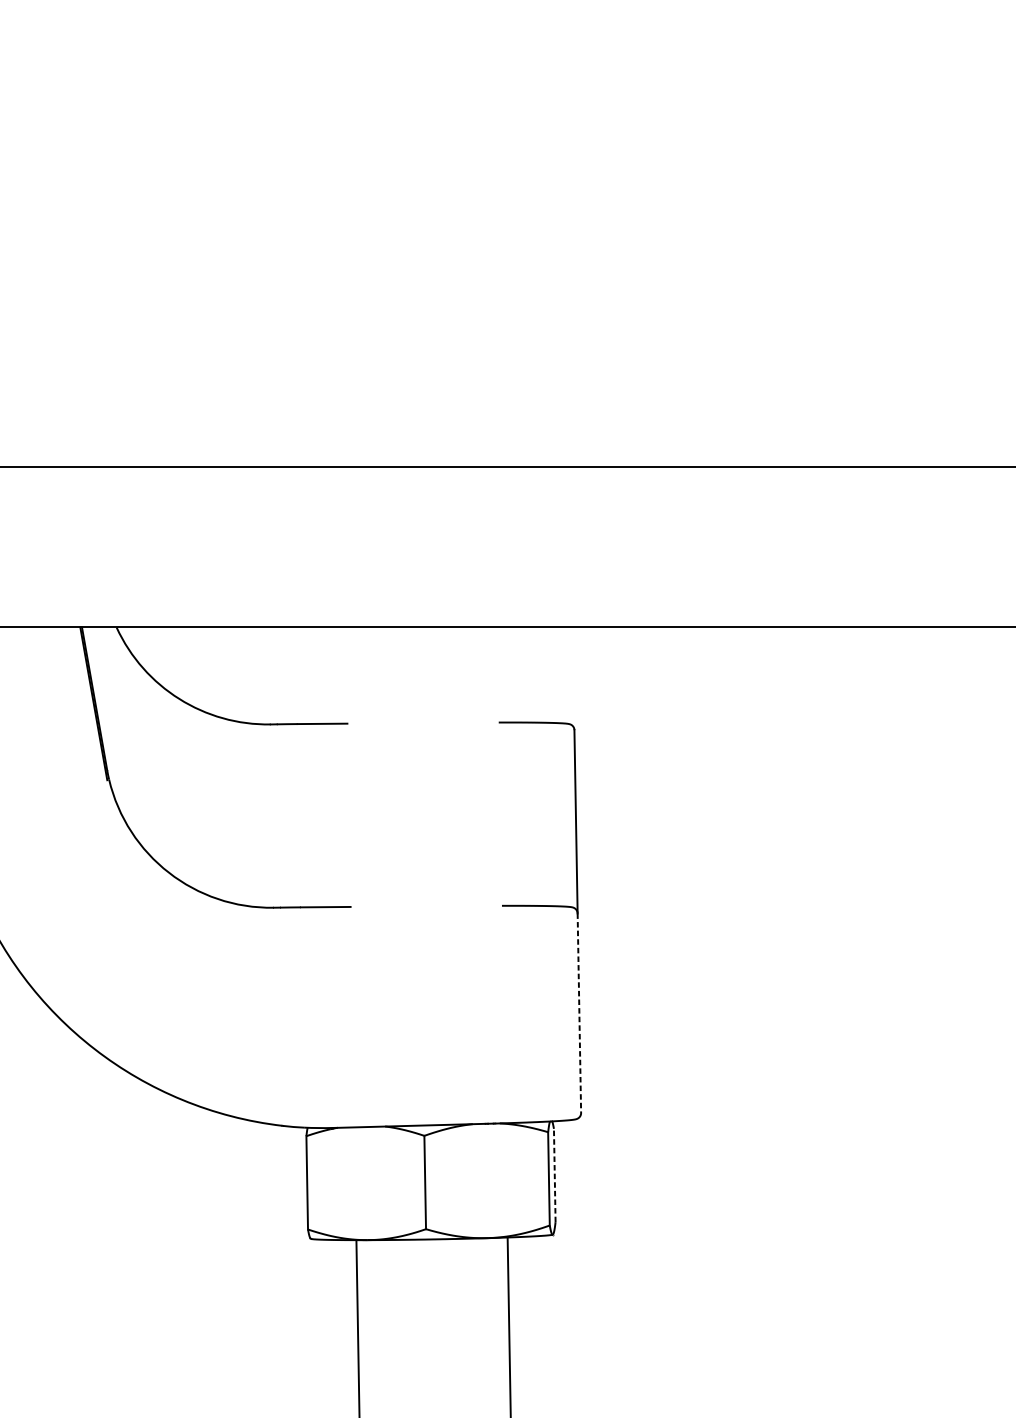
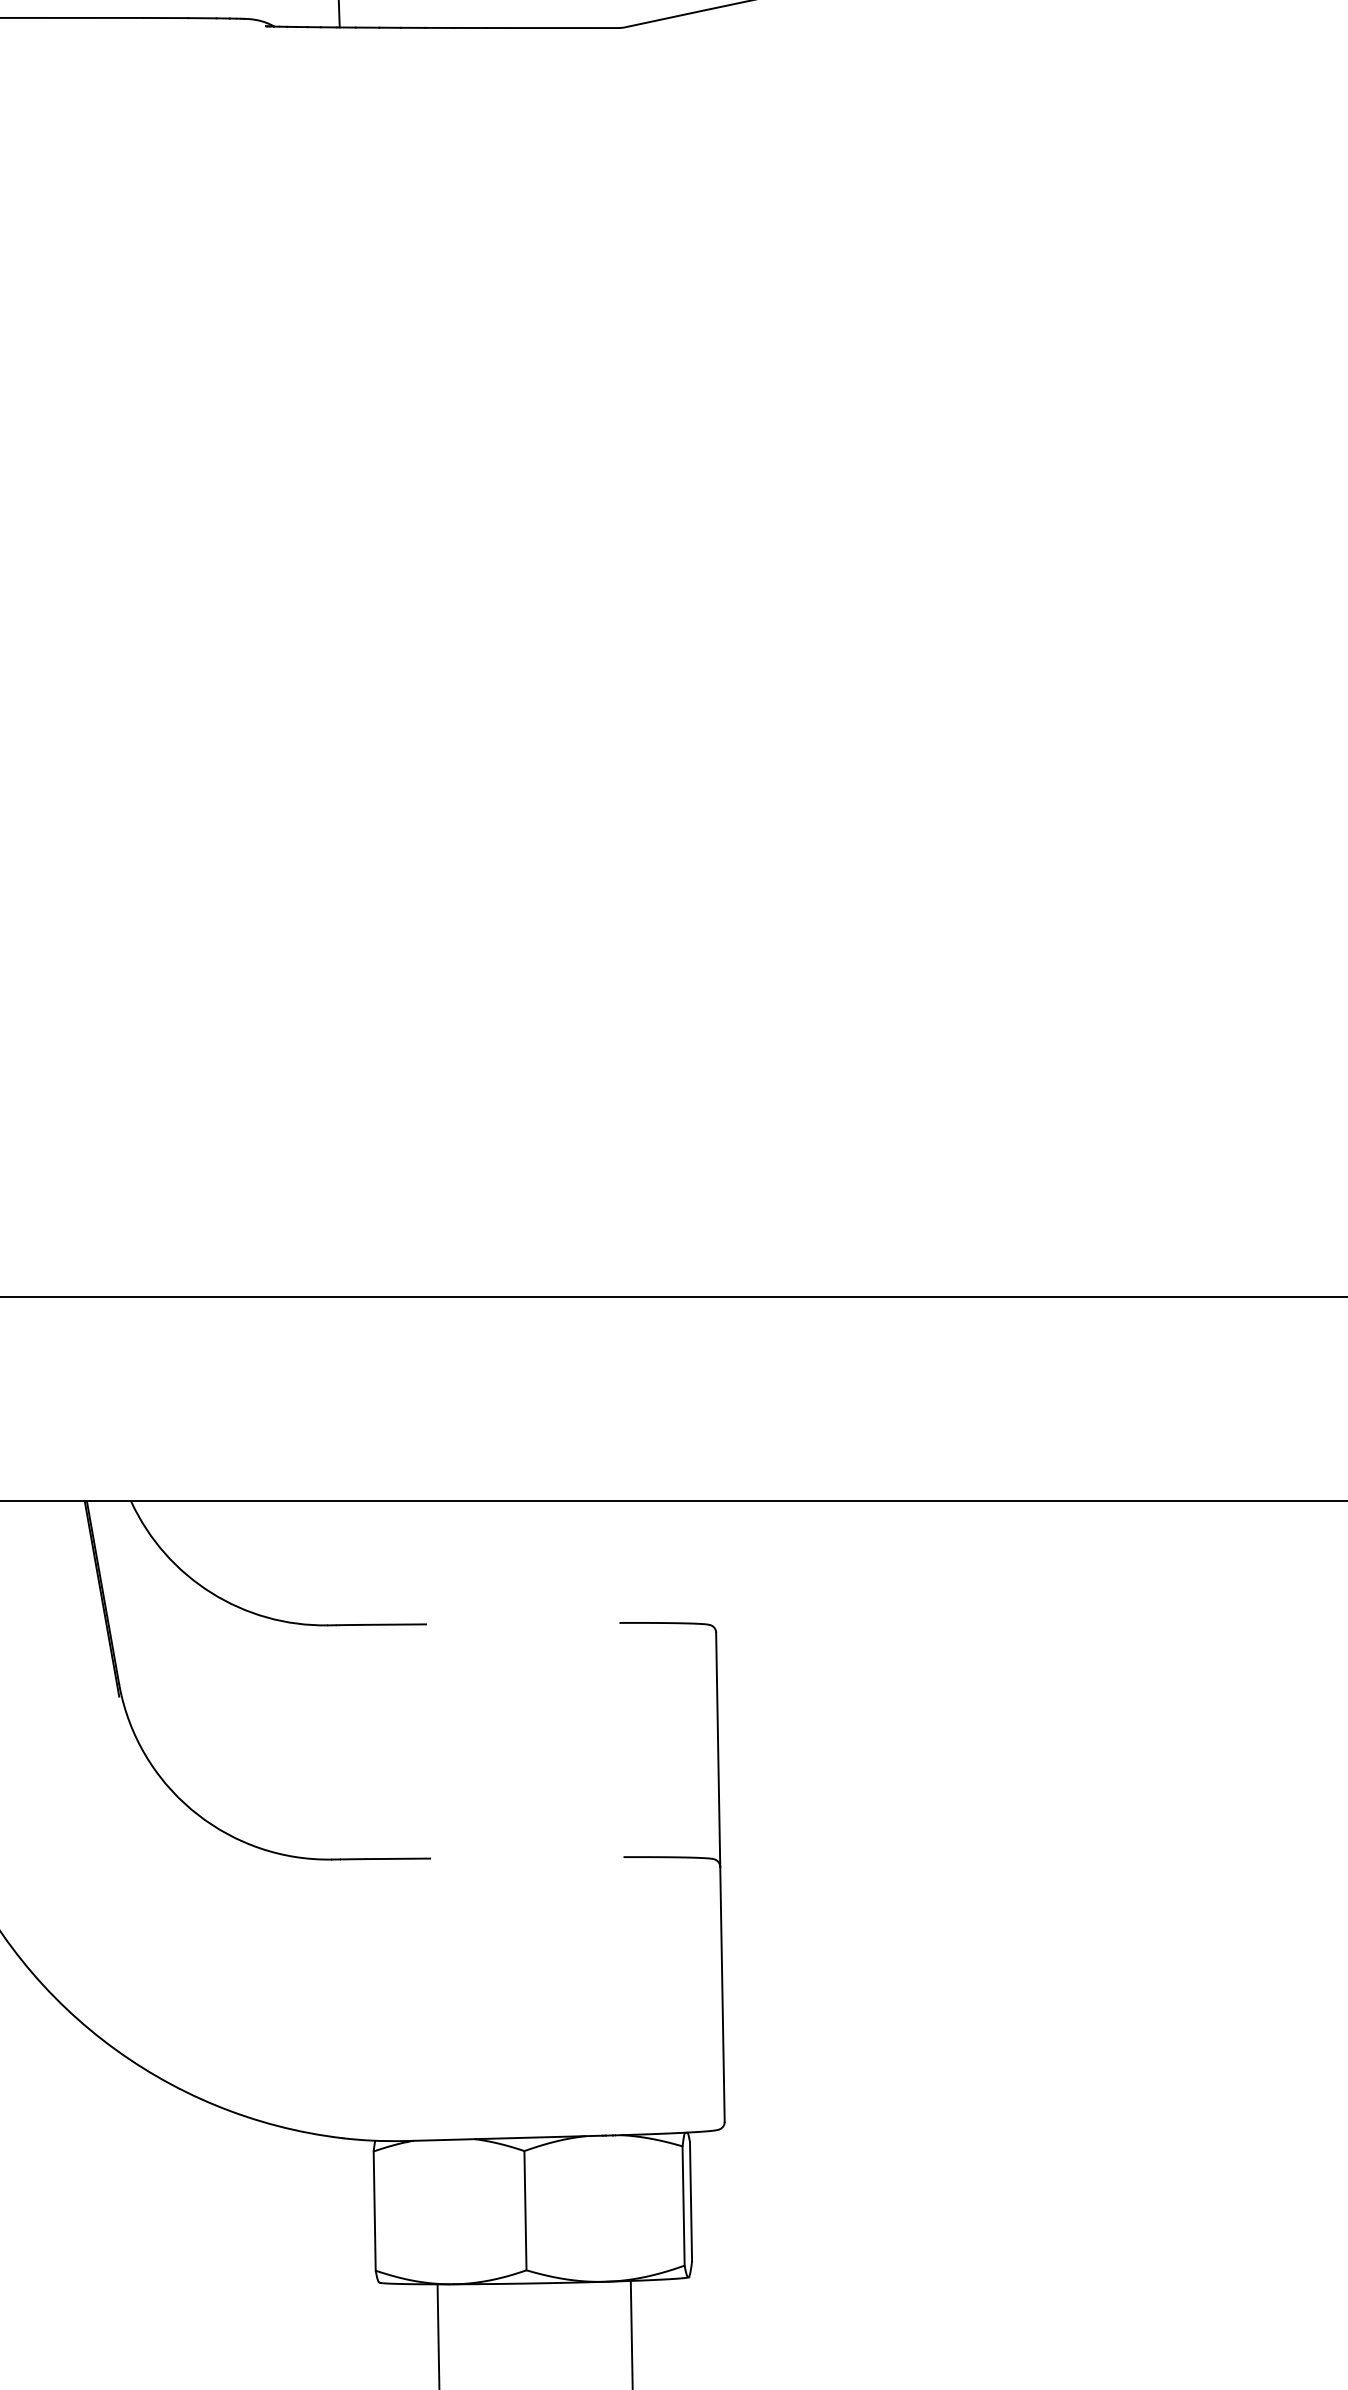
line: (579, 1013) -> (722, 1994), dashed -> solid
line: (555, 1175) -> (691, 2201), dashed -> solid

